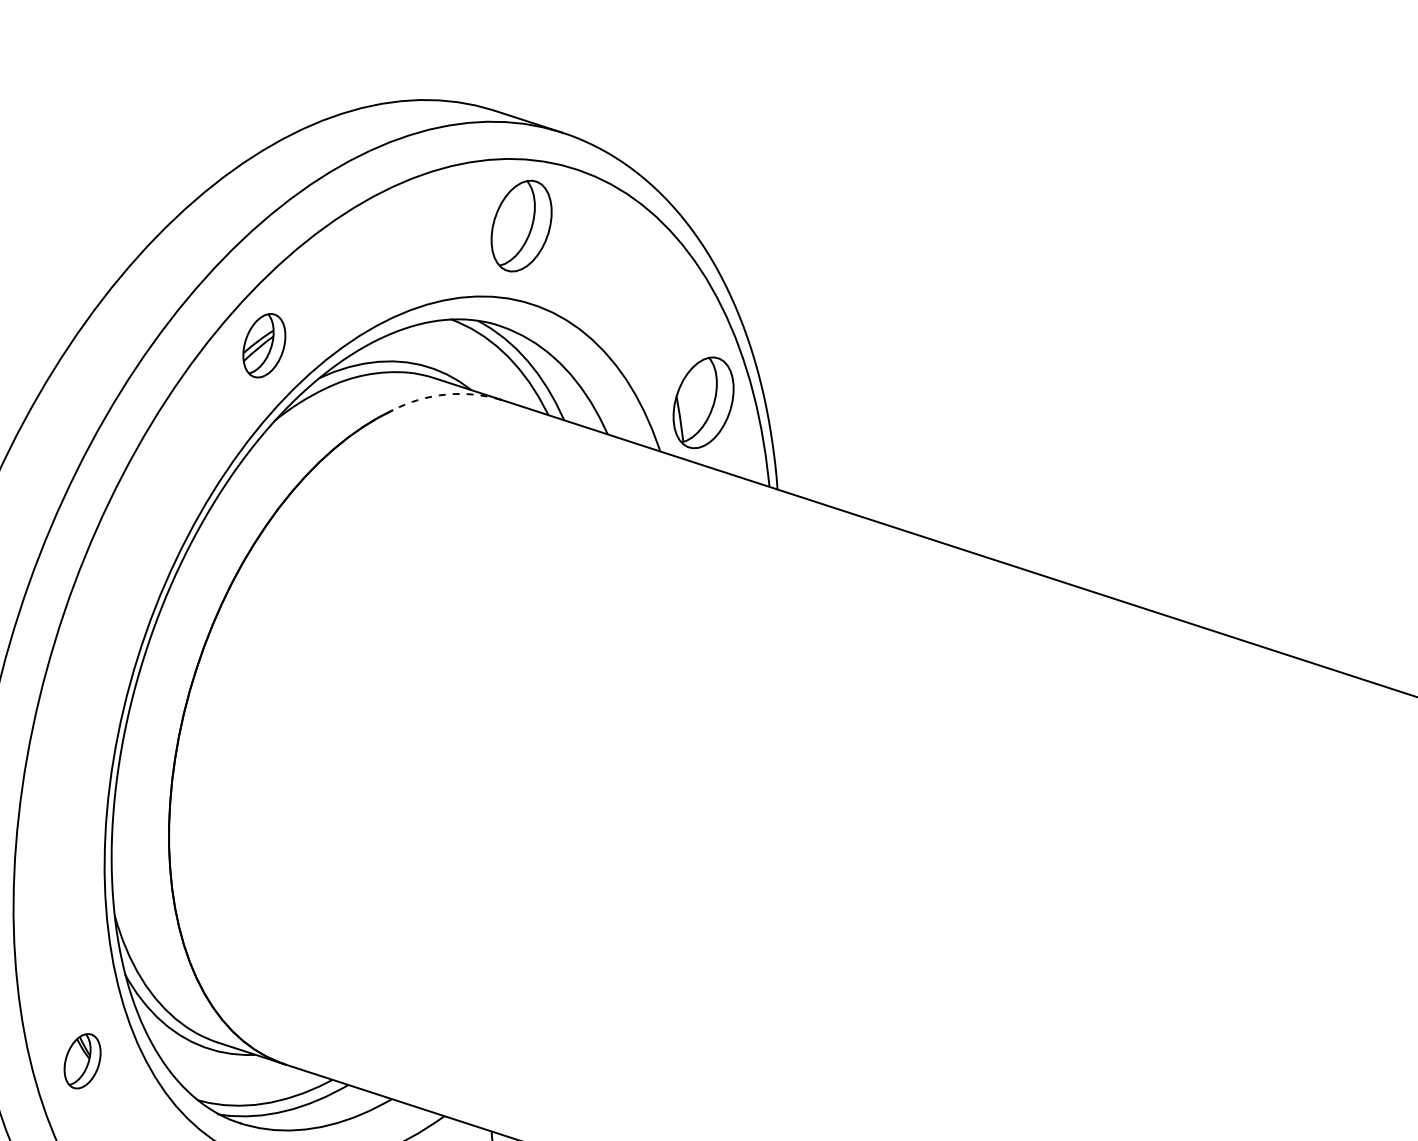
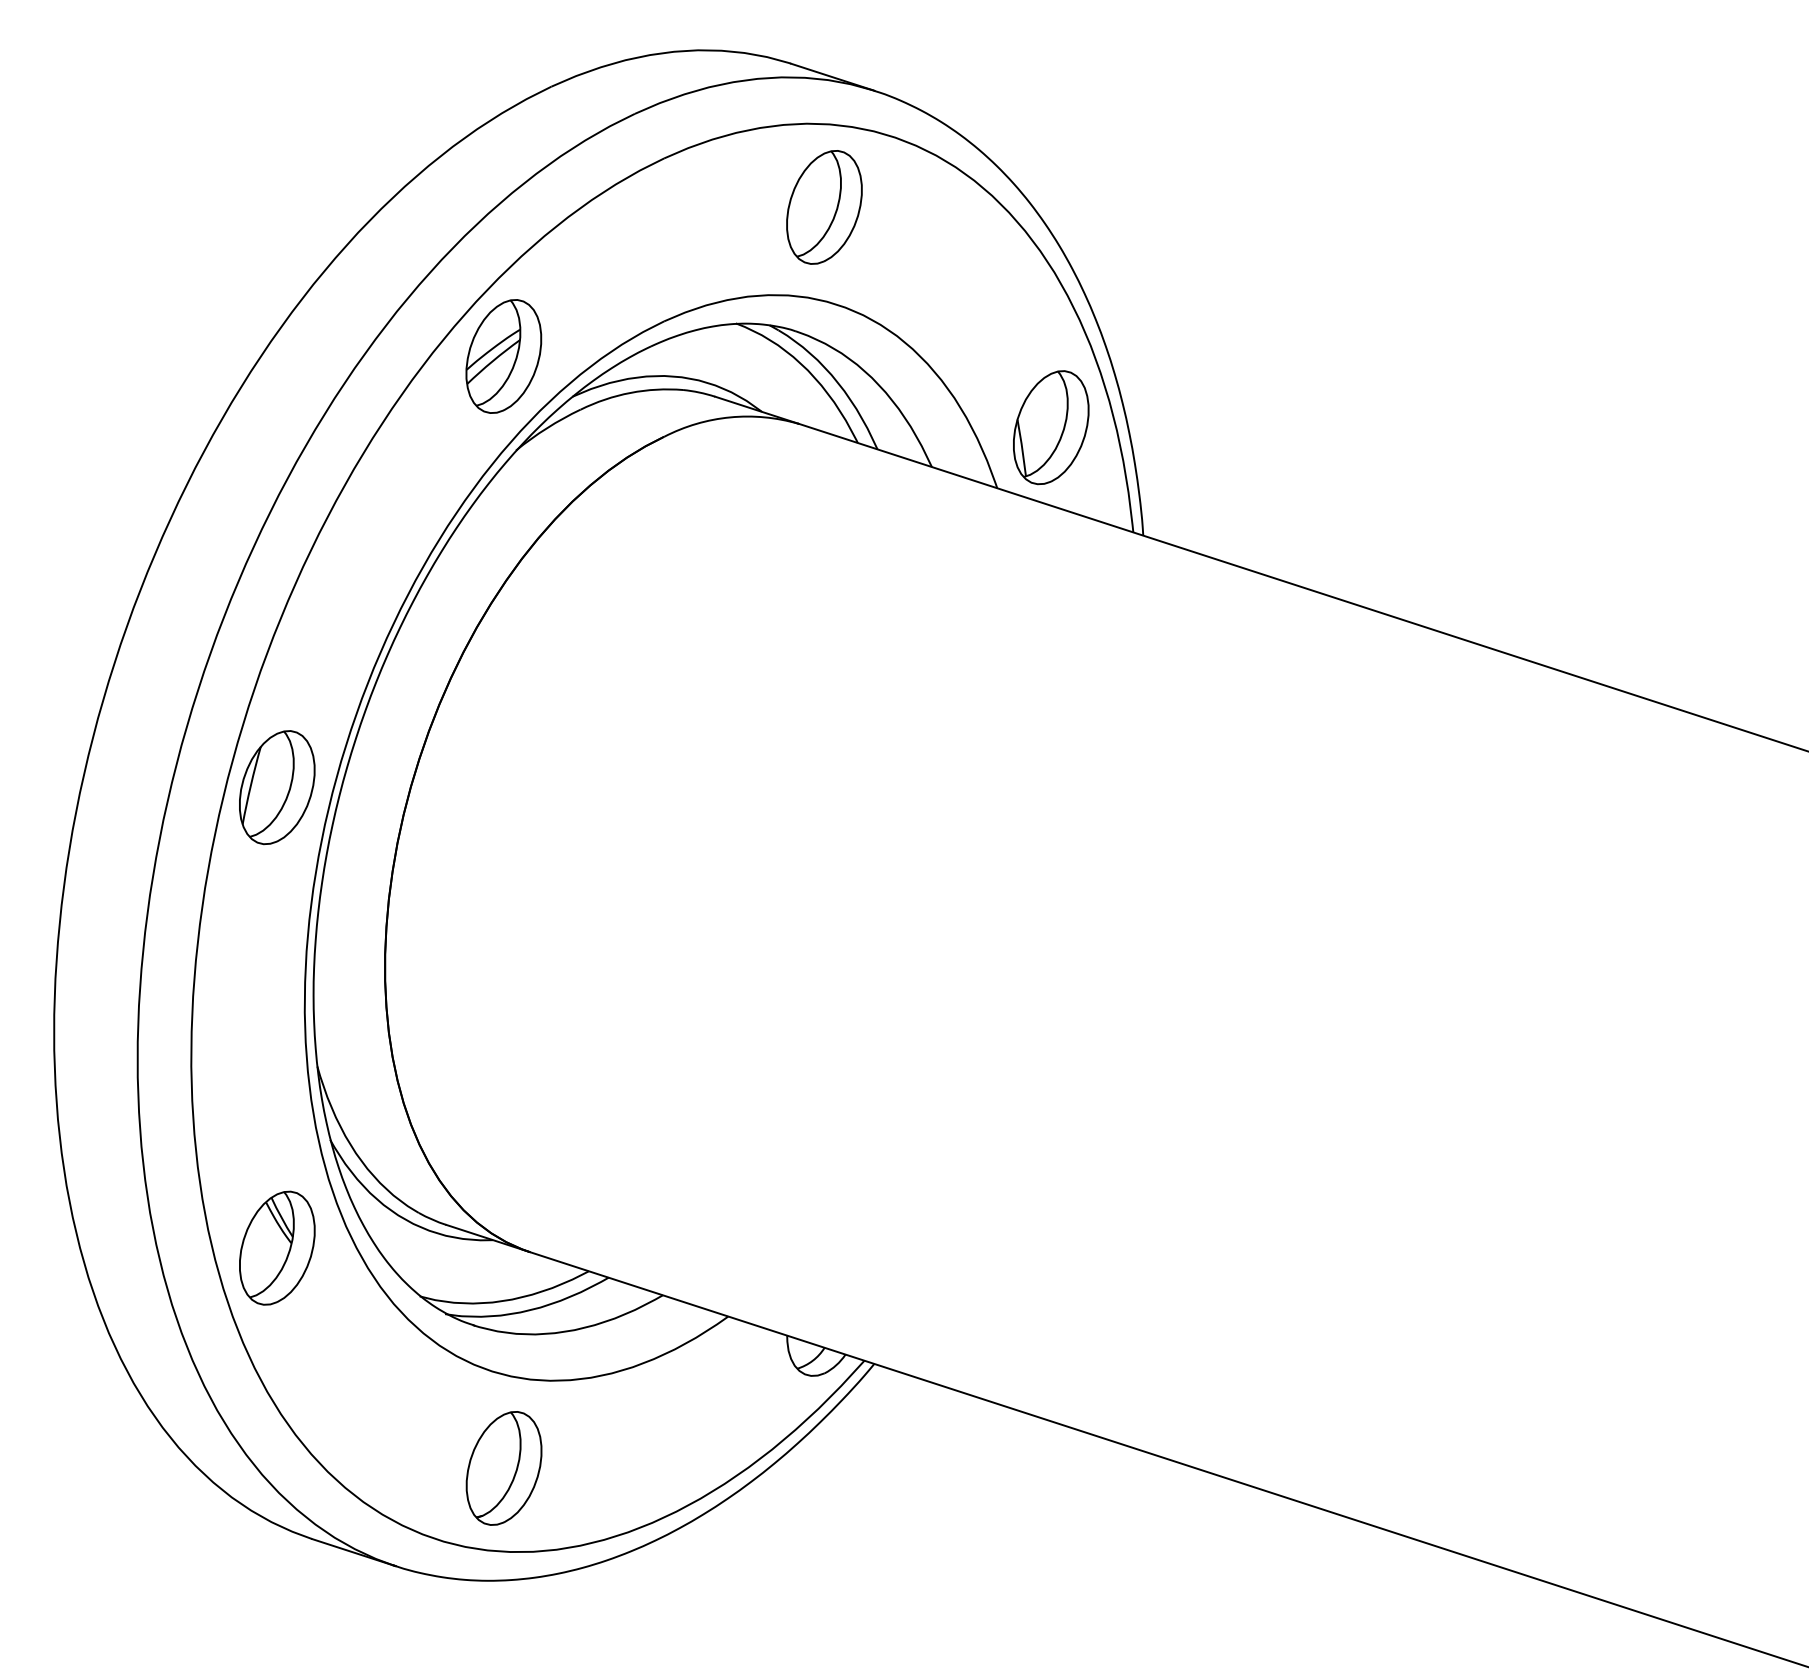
part: (264, 345) -> (503, 356), size x1.43
arc: (446, 394) -> (730, 417), dashed -> solid
part: (82, 691) -> (277, 787), added
part: (82, 1060) -> (277, 1247), size x1.67

